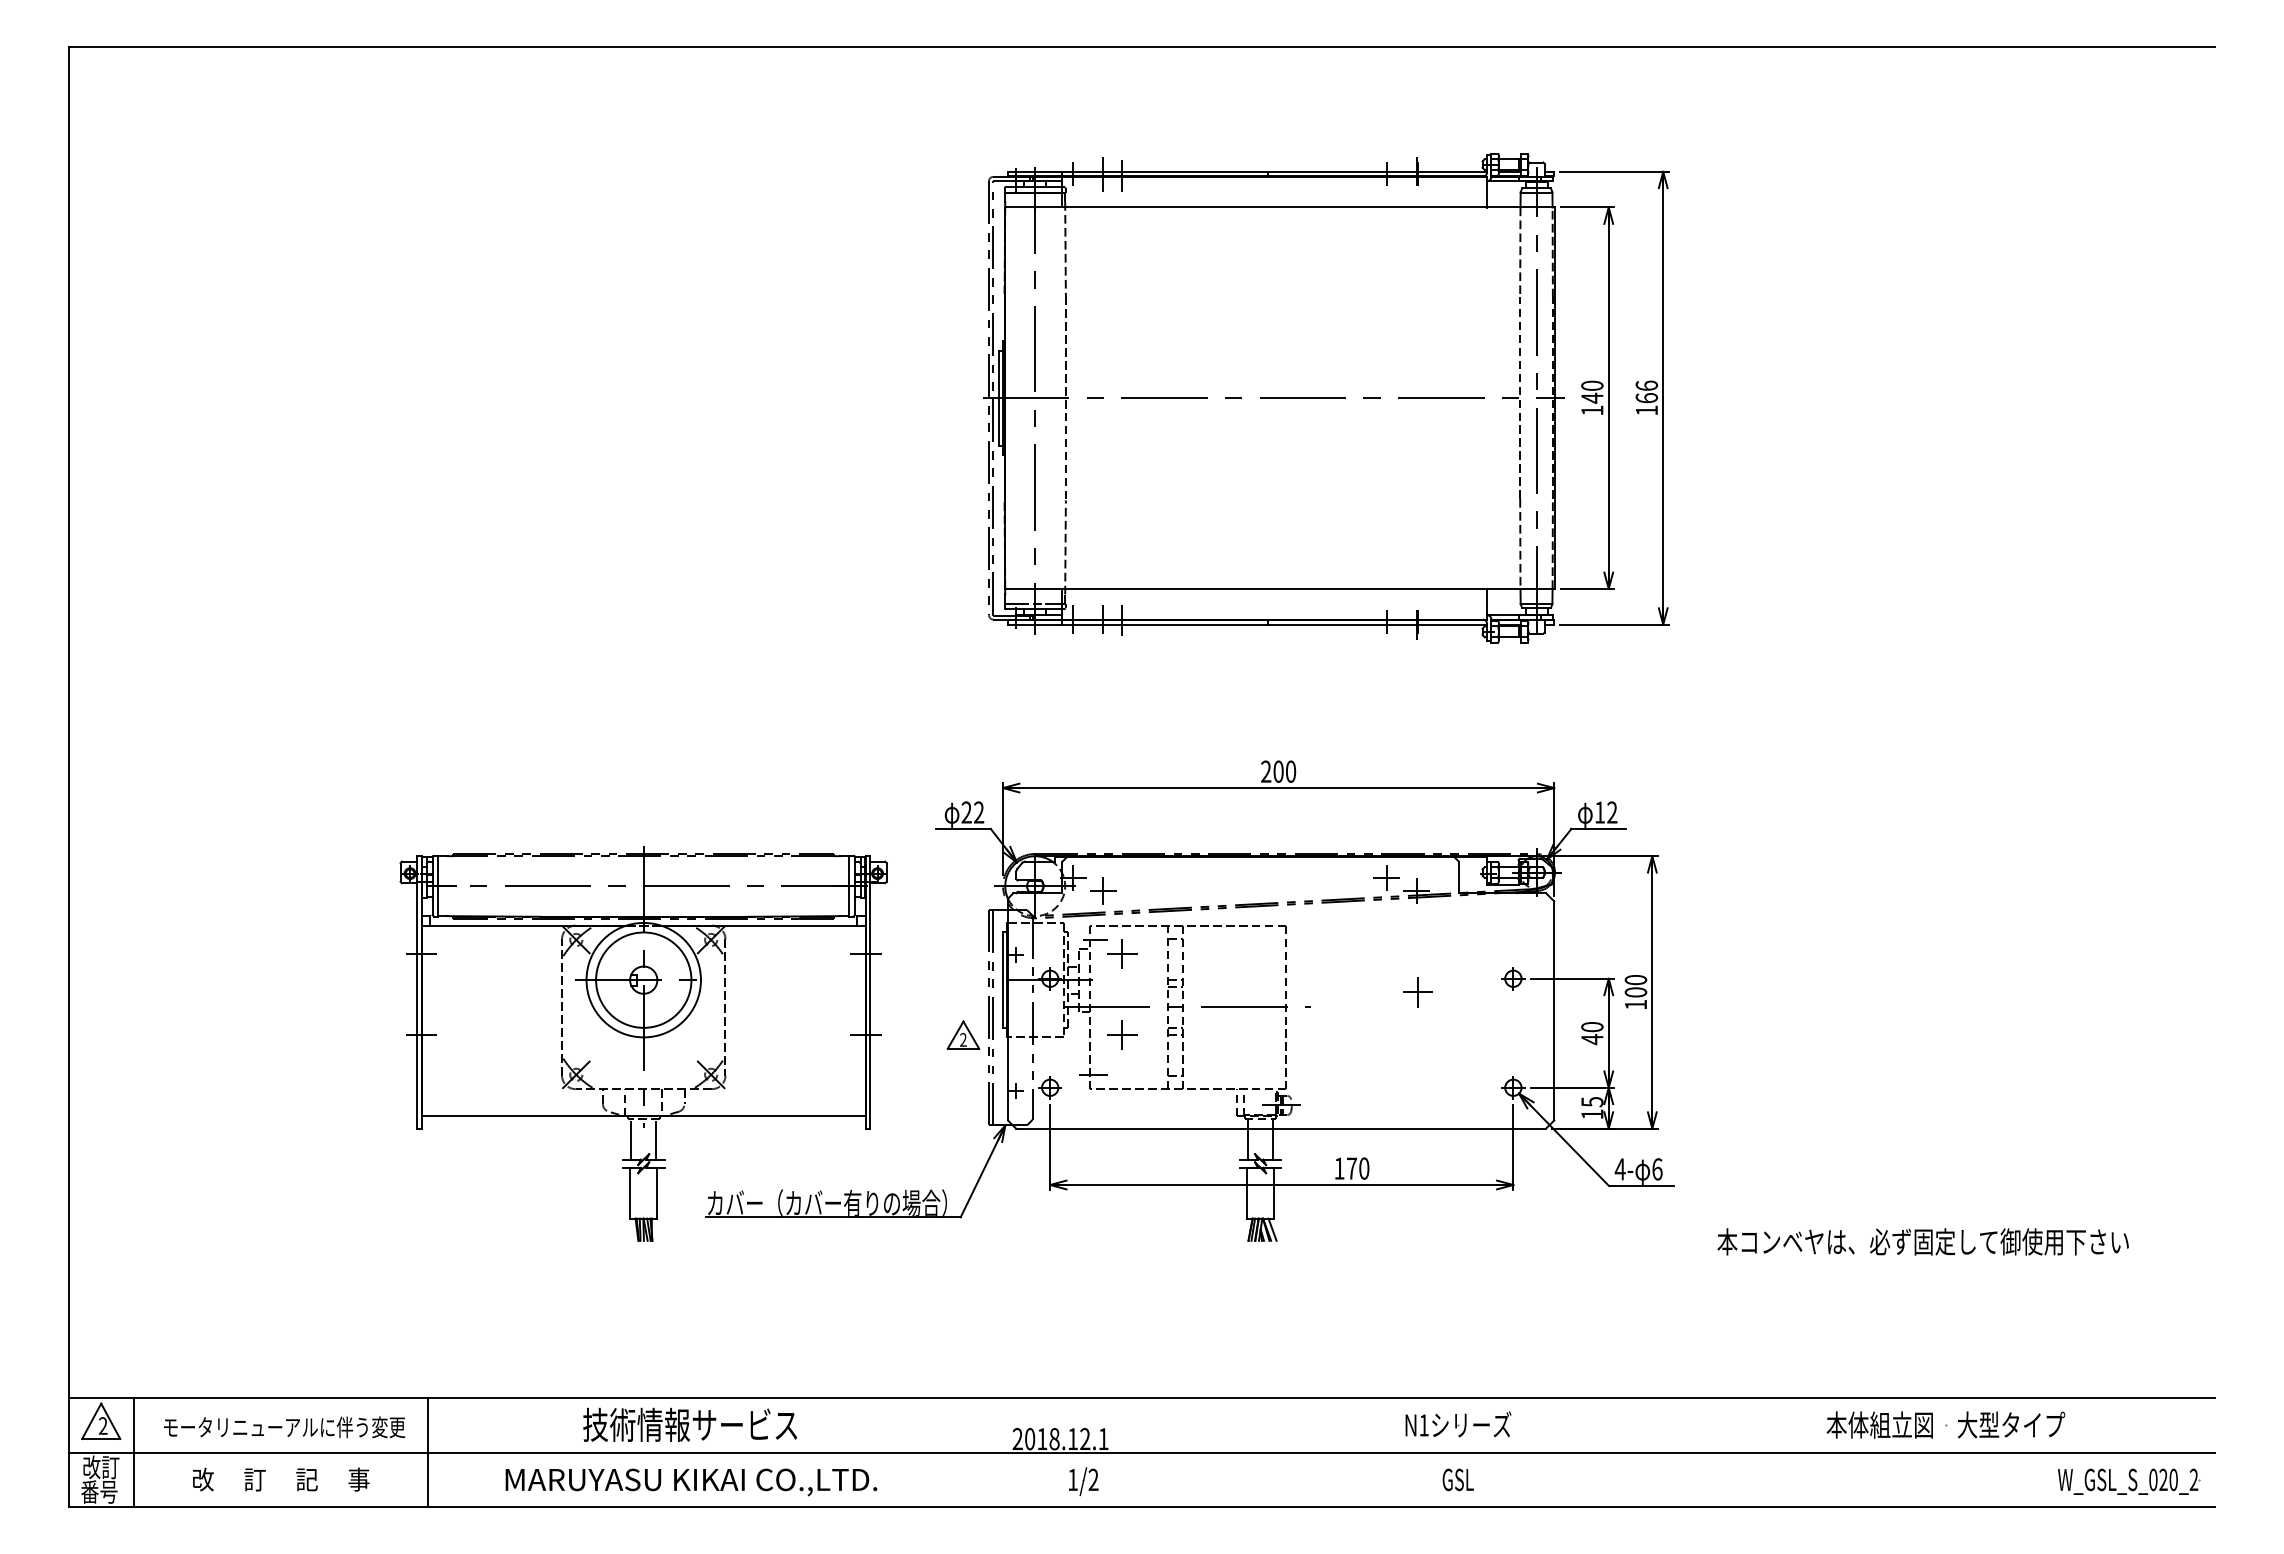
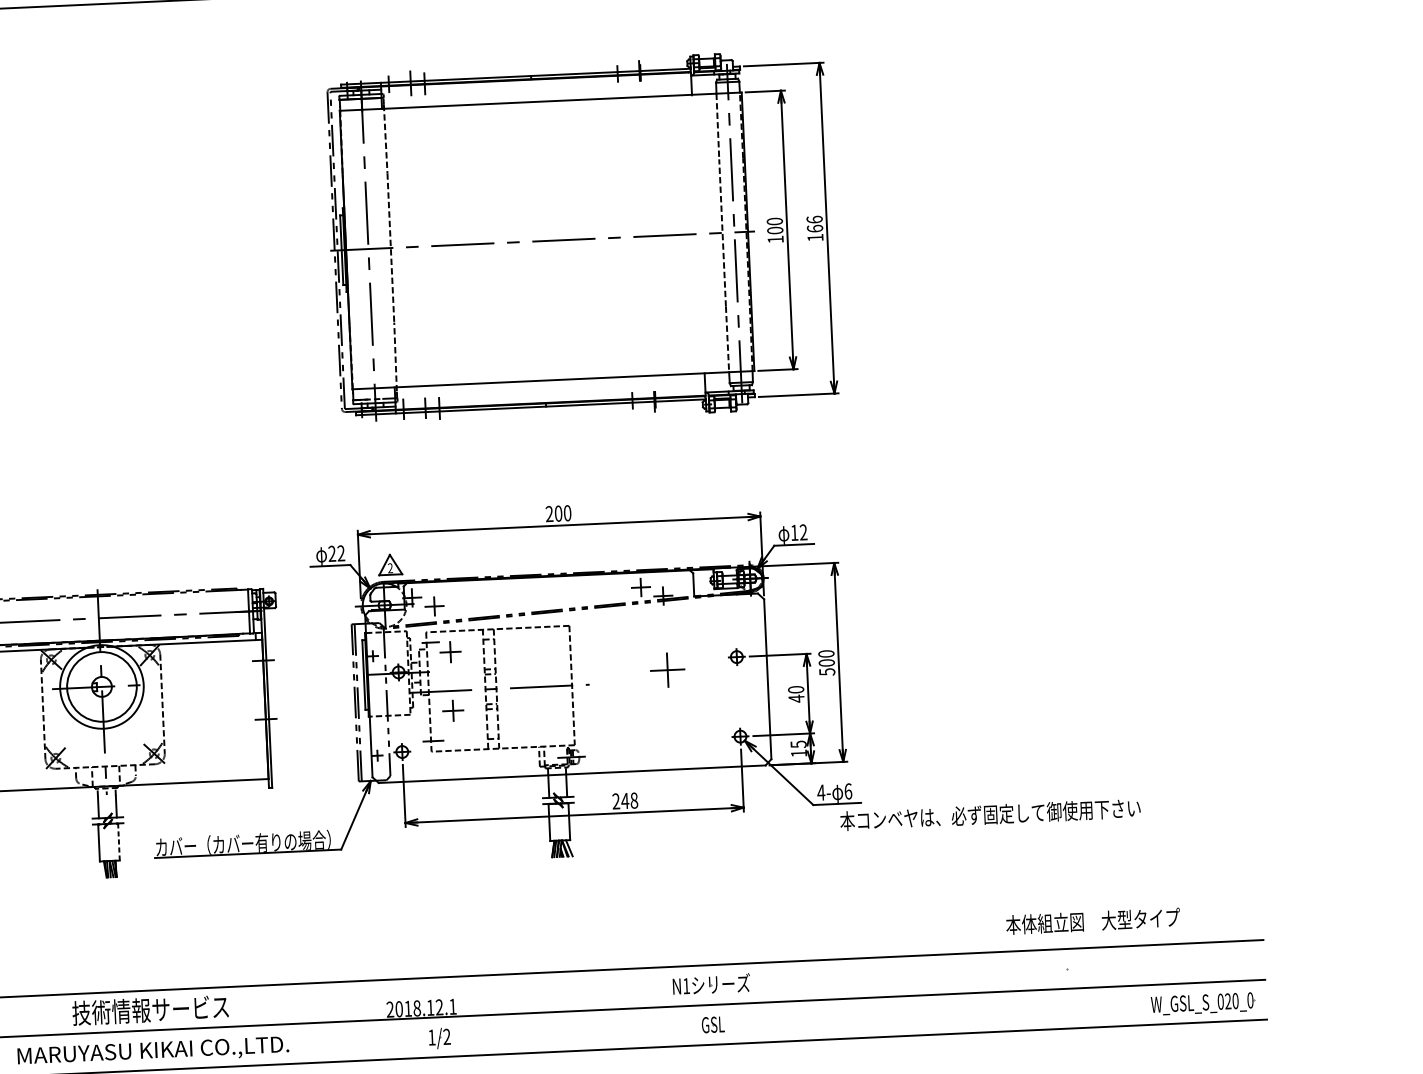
text: (1592, 397) -> (775, 230), 140 -> 100
part: (1417, 992) -> (667, 670), size x1.6
text: (1636, 1004) -> (827, 671), 100 -> 500
part: (963, 1034) -> (390, 564), moved
text: (1351, 1168) -> (624, 800), 170 -> 248
line: (657, 1192) -> (119, 841), solid -> dashed
text: (1922, 1241) -> (989, 814), moved
text: (1945, 1424) -> (1092, 920), moved
text: (2193, 1480) -> (1250, 1000), W_GSL_S_020_2 -> W_GSL_S_020_0

